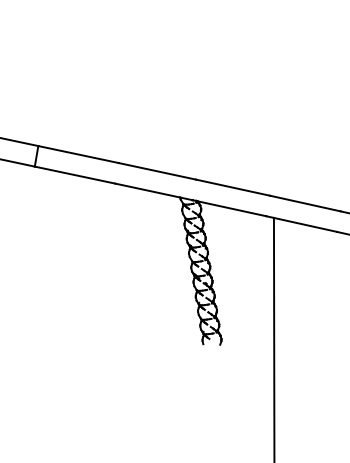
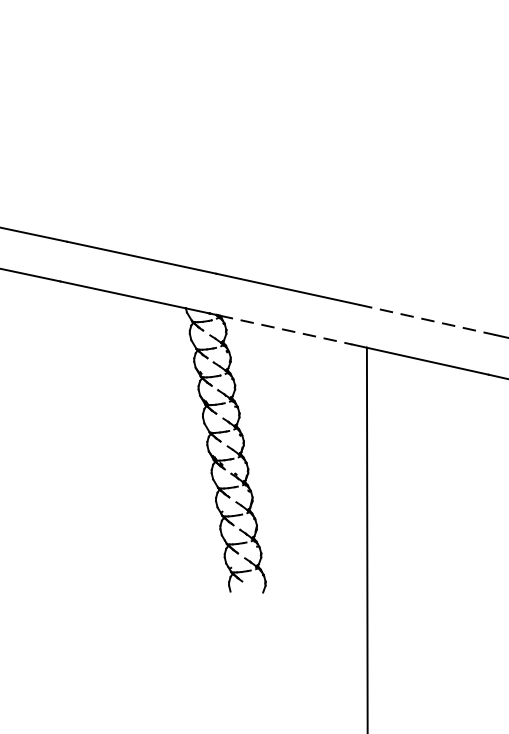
line: (305, 203) -> (427, 319), solid -> dashed
line: (232, 208) -> (286, 329), solid -> dashed

